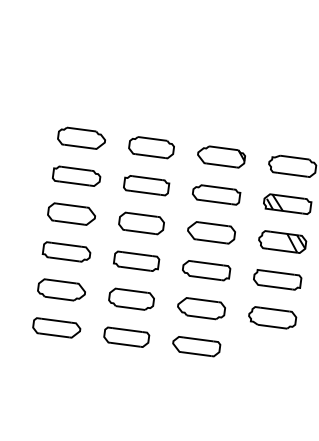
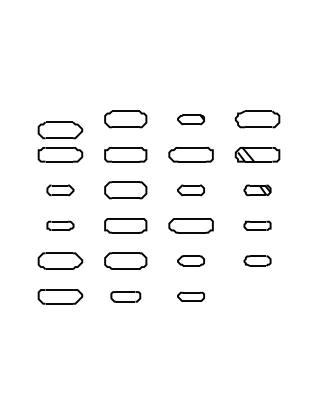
part: (81, 138) -> (60, 130), moved
part: (220, 156) -> (190, 119), size x0.6
part: (71, 214) -> (60, 190), size x0.6
part: (210, 232) -> (190, 190), size x0.6
part: (282, 242) -> (257, 190), size x0.6
part: (66, 251) -> (60, 225), size x0.6
part: (277, 279) -> (257, 225), size x0.6
part: (200, 307) -> (190, 260), size x0.6
part: (272, 317) -> (257, 260), size x0.6
part: (126, 337) -> (125, 296), size x0.7
part: (195, 346) -> (190, 296), size x0.6

